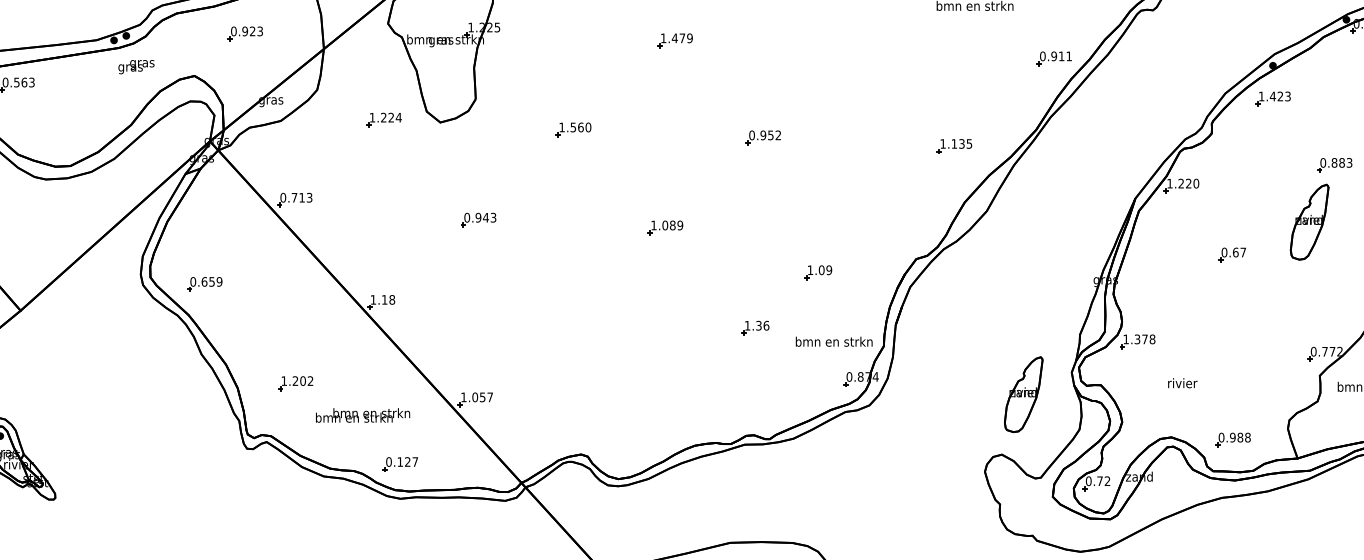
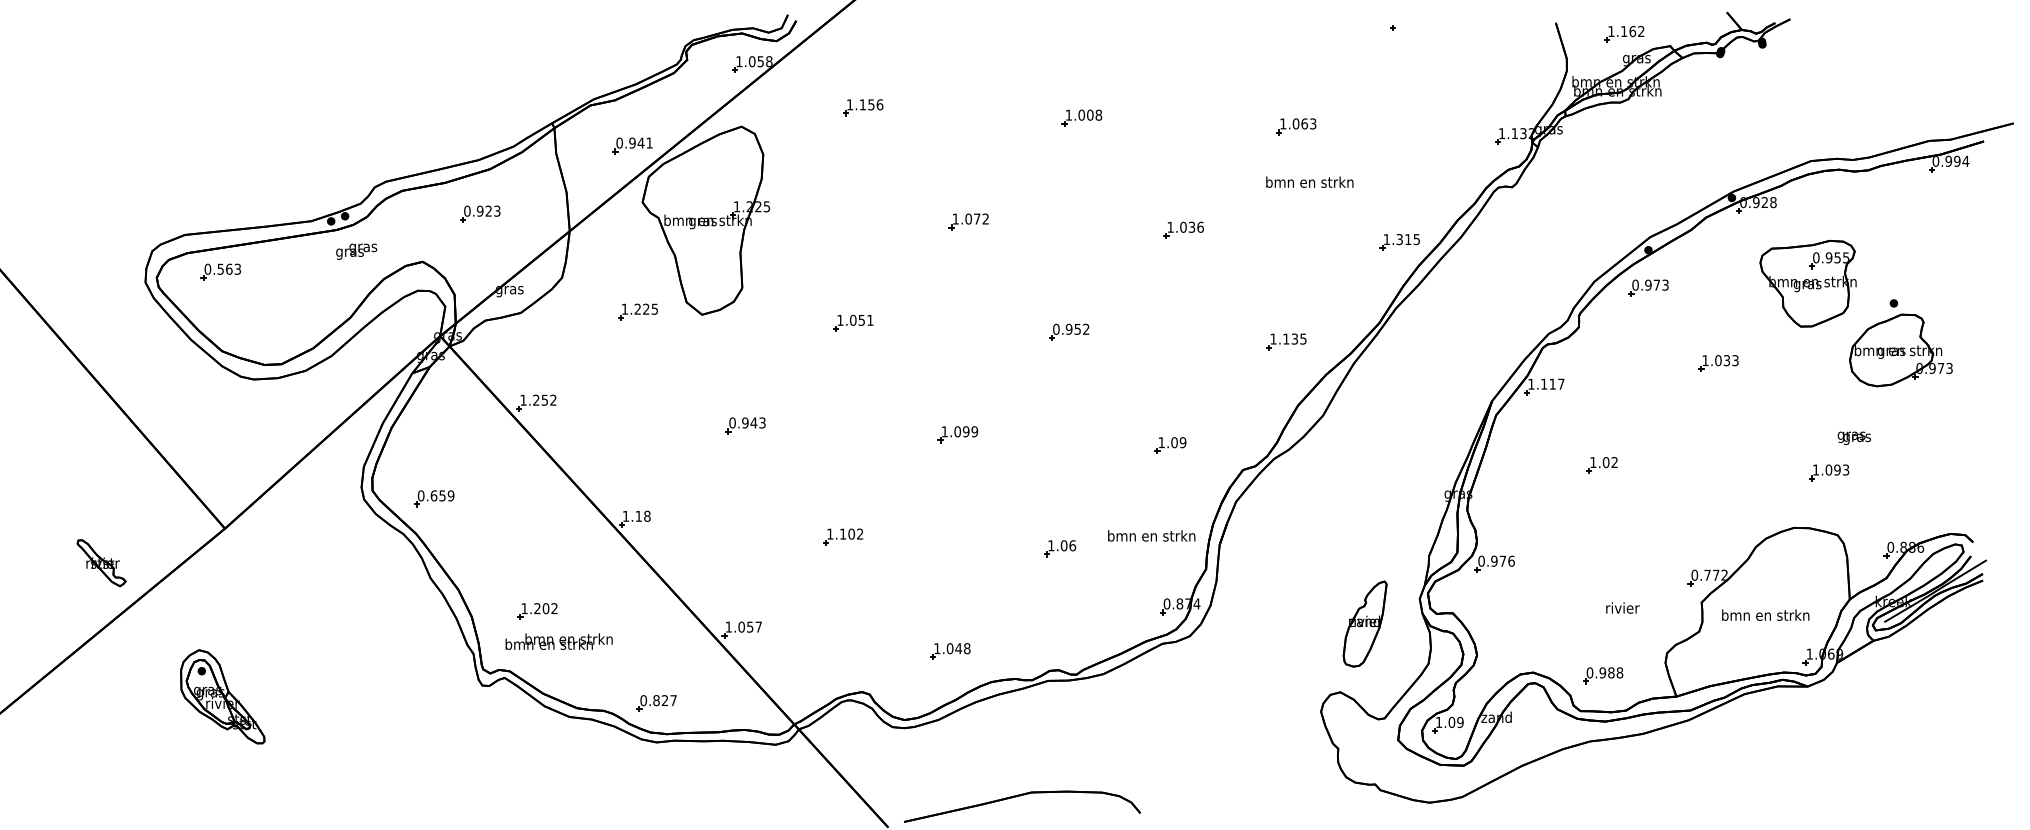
text: (682, 37) -> (977, 218), 1.479 -> 1.072
part: (863, 47) -> (1183, 229), added
text: (1055, 56) -> (1401, 239), 0.911 -> 1.315
text: (1270, 95) -> (1645, 284), 1.423 -> 0.973
text: (398, 117) -> (654, 308), 1.224 -> 1.225
text: (580, 126) -> (861, 319), 1.560 -> 1.051
text: (1332, 162) -> (1716, 360), 0.883 -> 1.033
text: (1188, 183) -> (1552, 383), 1.220 -> 1.117
text: (296, 197) -> (538, 399), 0.713 -> 1.252
part: (1309, 221) -> (1689, 427), removed
text: (672, 225) -> (965, 431), 1.089 -> 1.099
text: (1233, 252) -> (1603, 462), 0.67 -> 1.02
part: (818, 272) -> (1170, 445), moved
part: (564, 317) -> (843, 536), added
text: (758, 325) -> (1063, 545), 1.36 -> 1.06
text: (1139, 338) -> (1496, 560), 1.378 -> 0.976
text: (834, 341) -> (1151, 535), moved
text: (1182, 382) -> (1622, 607), moved
text: (362, 415) -> (558, 641), moved
part: (658, 418) -> (950, 651), added
text: (400, 461) -> (656, 700), 0.127 -> 0.827
text: (1097, 481) -> (1449, 722), 0.72 -> 1.09

